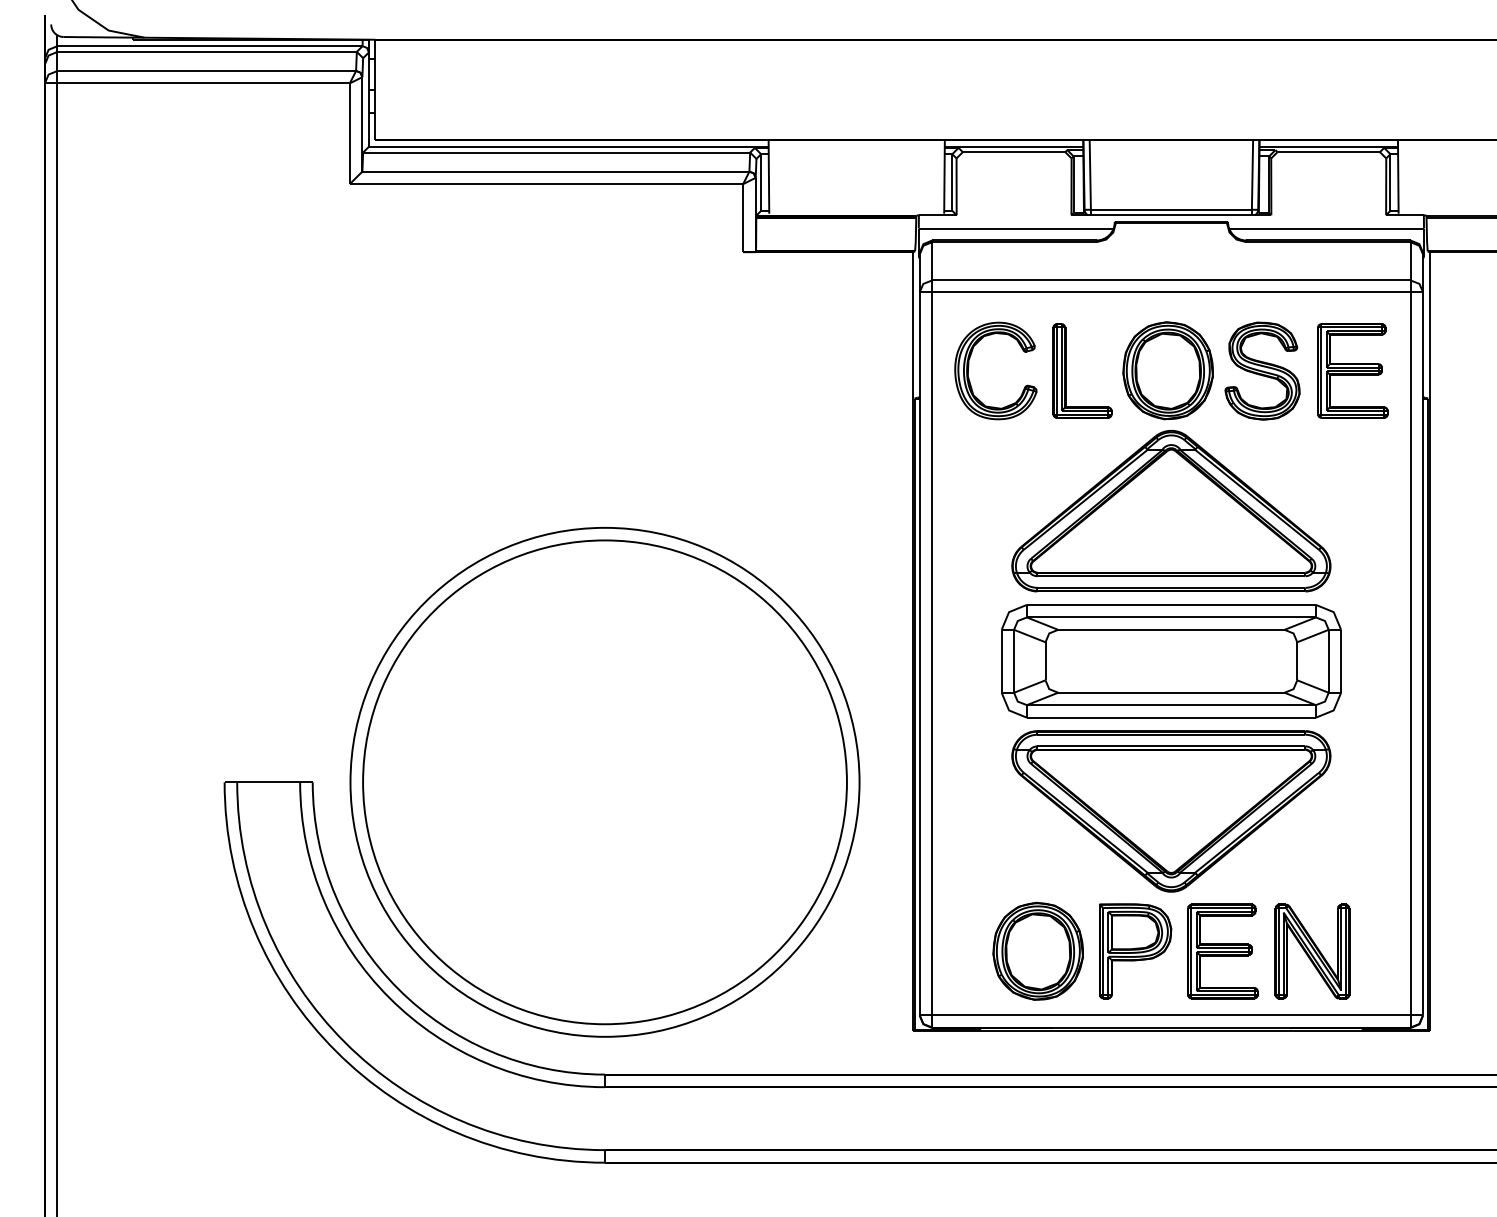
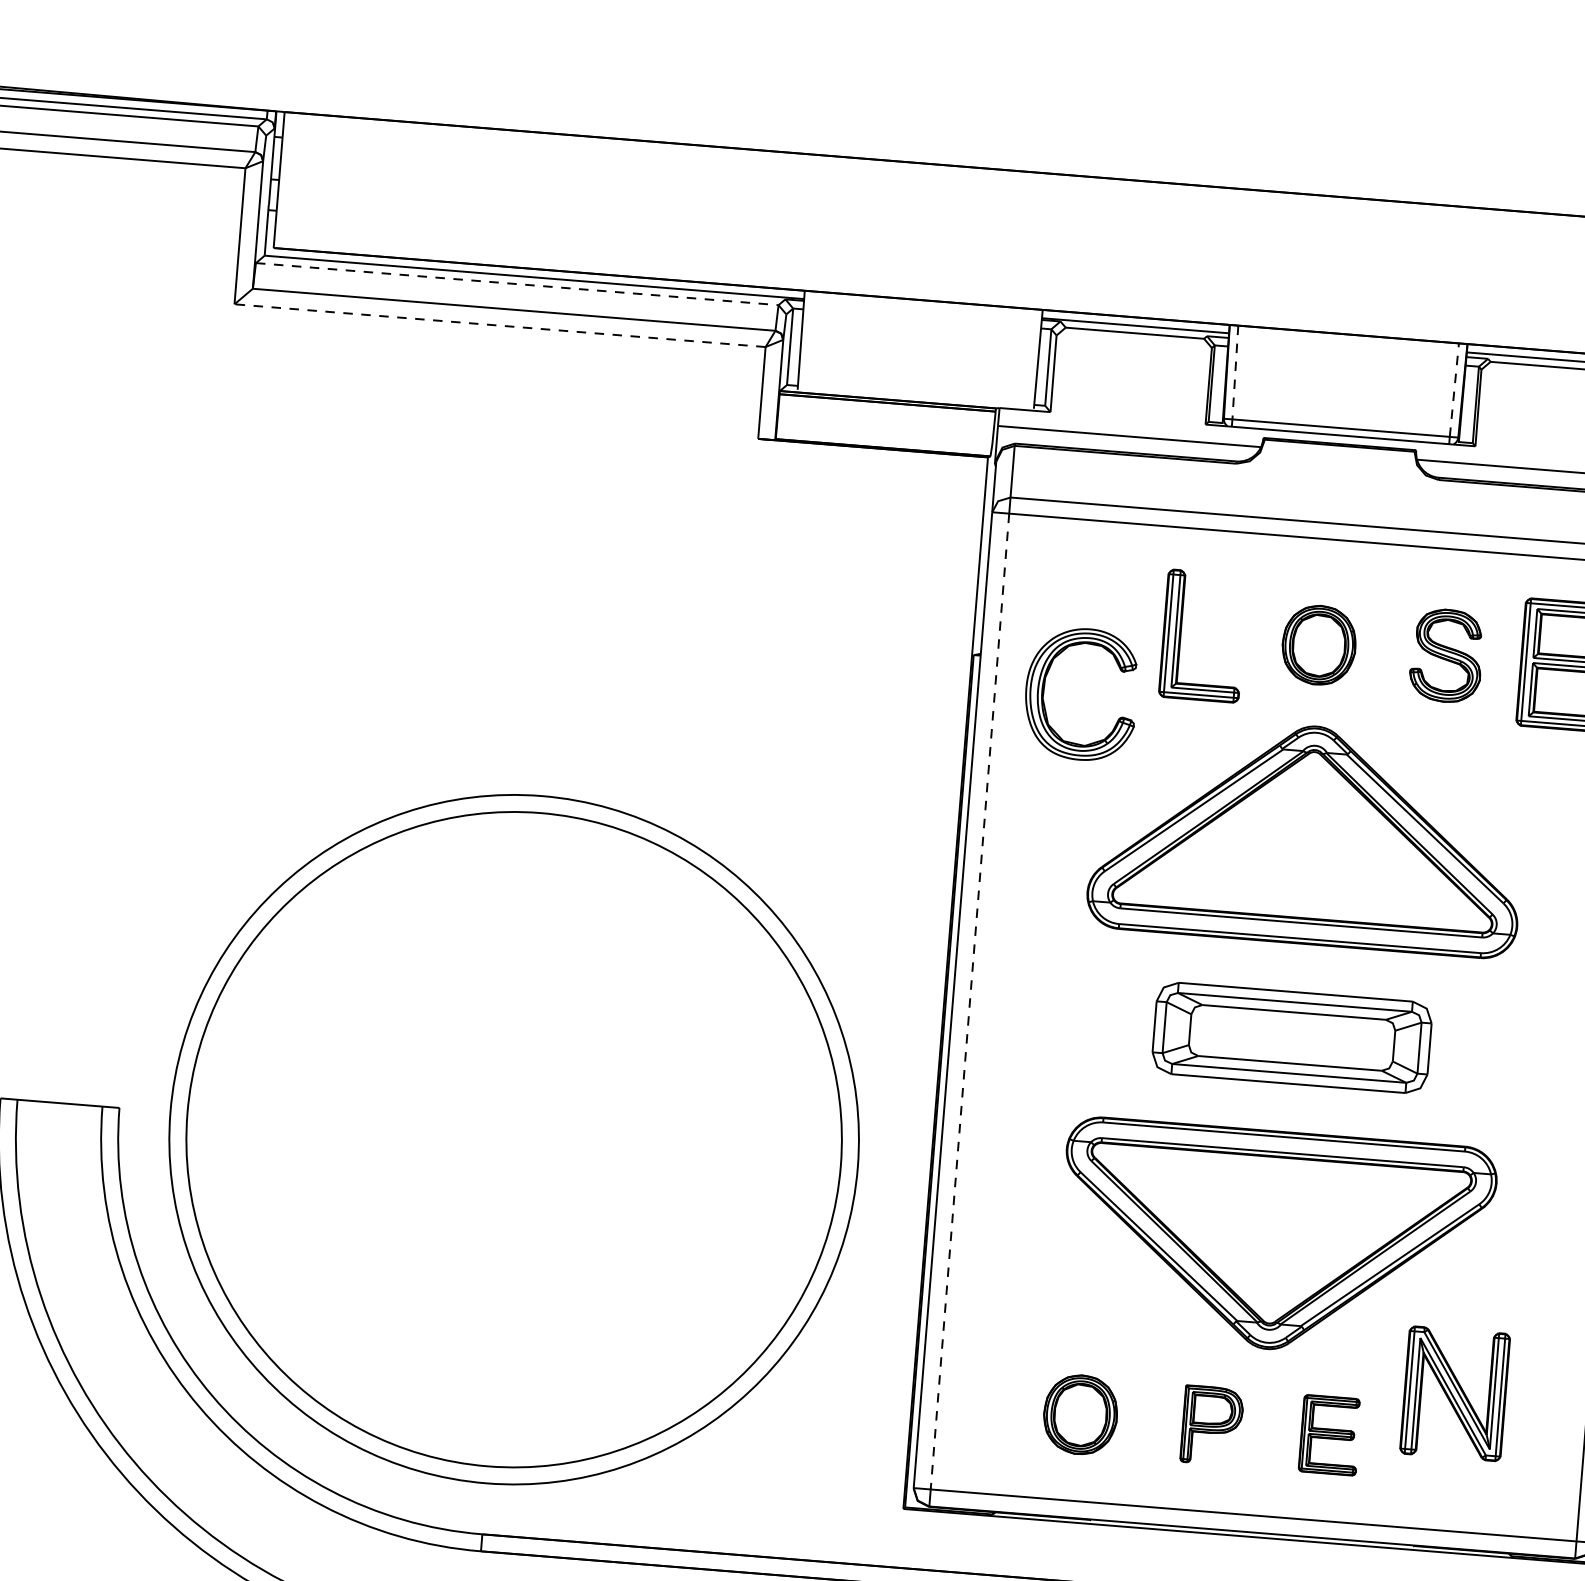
line: (556, 152) -> (517, 283), solid -> dashed
line: (1090, 175) -> (1235, 373), solid -> dashed
line: (1252, 175) -> (1454, 390), solid -> dashed
line: (546, 184) -> (500, 326), solid -> dashed
part: (969, 367) -> (1045, 686), moved
part: (1167, 370) -> (1318, 644), size x0.6
part: (1262, 370) -> (1446, 655), size x0.7
line: (932, 654) -> (970, 1002), solid -> dashed
part: (1171, 661) -> (1292, 1038), size x0.6
part: (1037, 950) -> (1079, 1413), size x0.6
part: (1135, 951) -> (1212, 1425), size x0.6
part: (1222, 951) -> (1329, 1435), size x0.6
part: (1312, 951) -> (1455, 1393), moved

